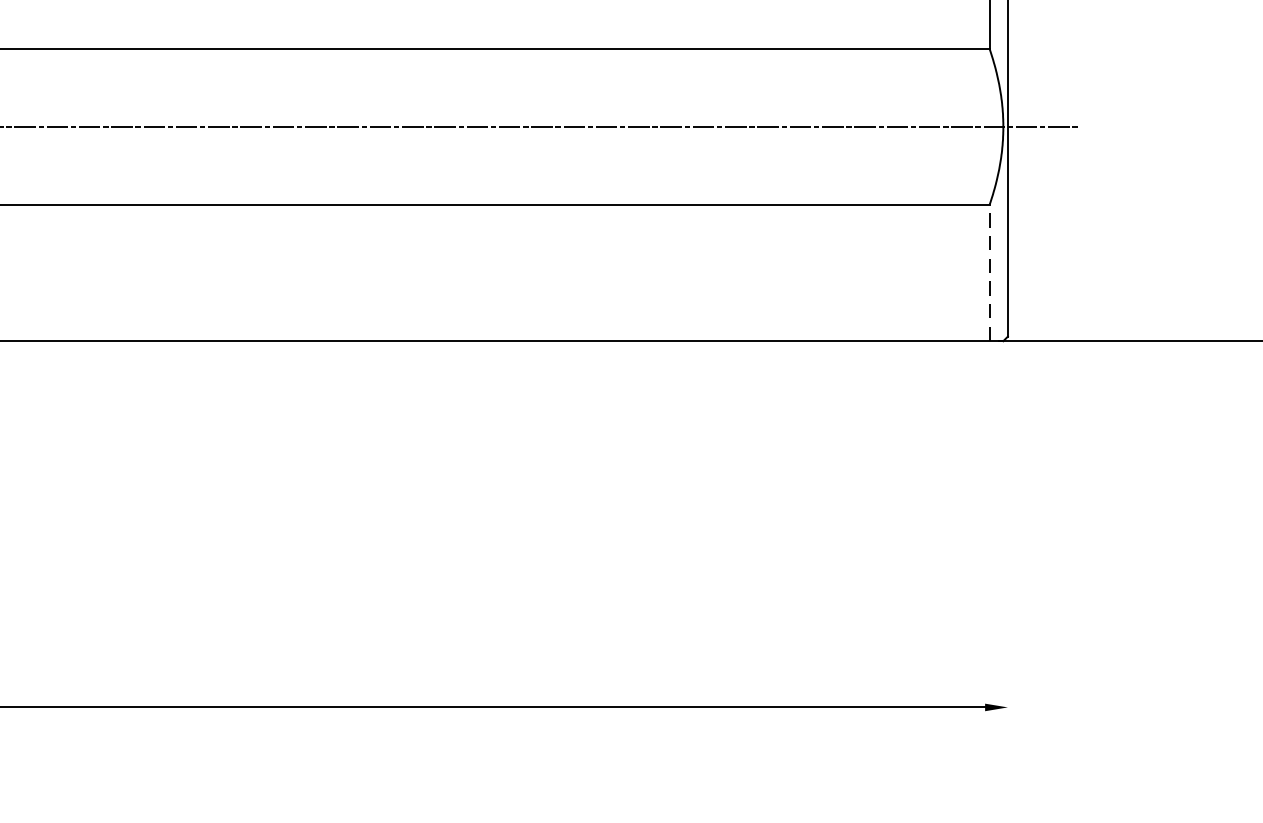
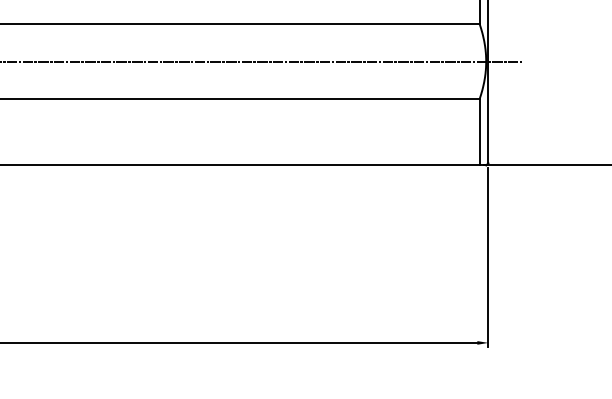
line: (989, 271) -> (479, 131), dashed -> solid
line: (1008, 531) -> (488, 257), added

